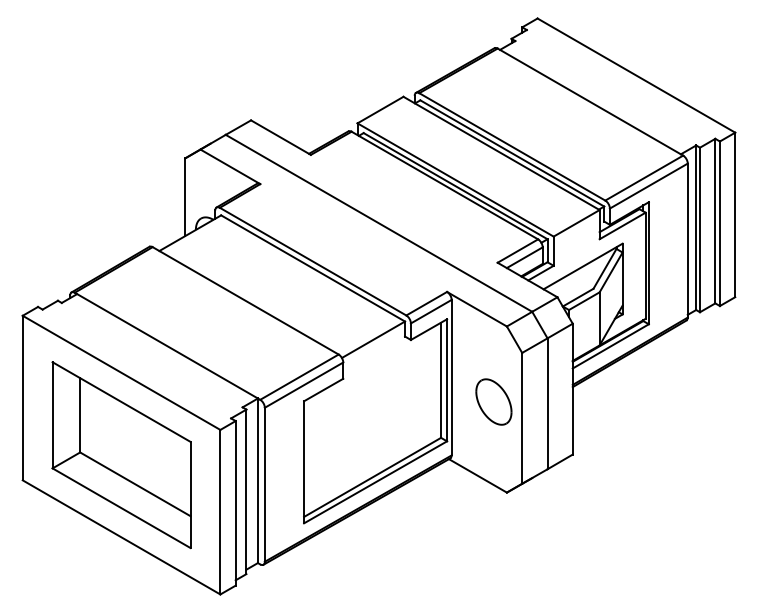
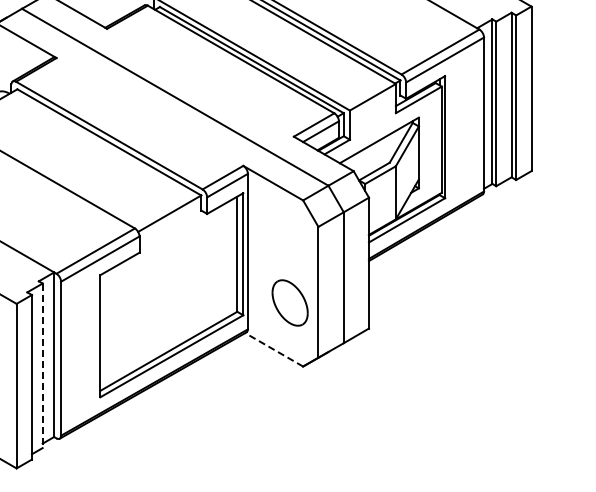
part: (493, 401) -> (289, 302), moved
line: (477, 475) -> (273, 349), solid -> dashed
line: (246, 492) -> (42, 366), solid -> dashed

